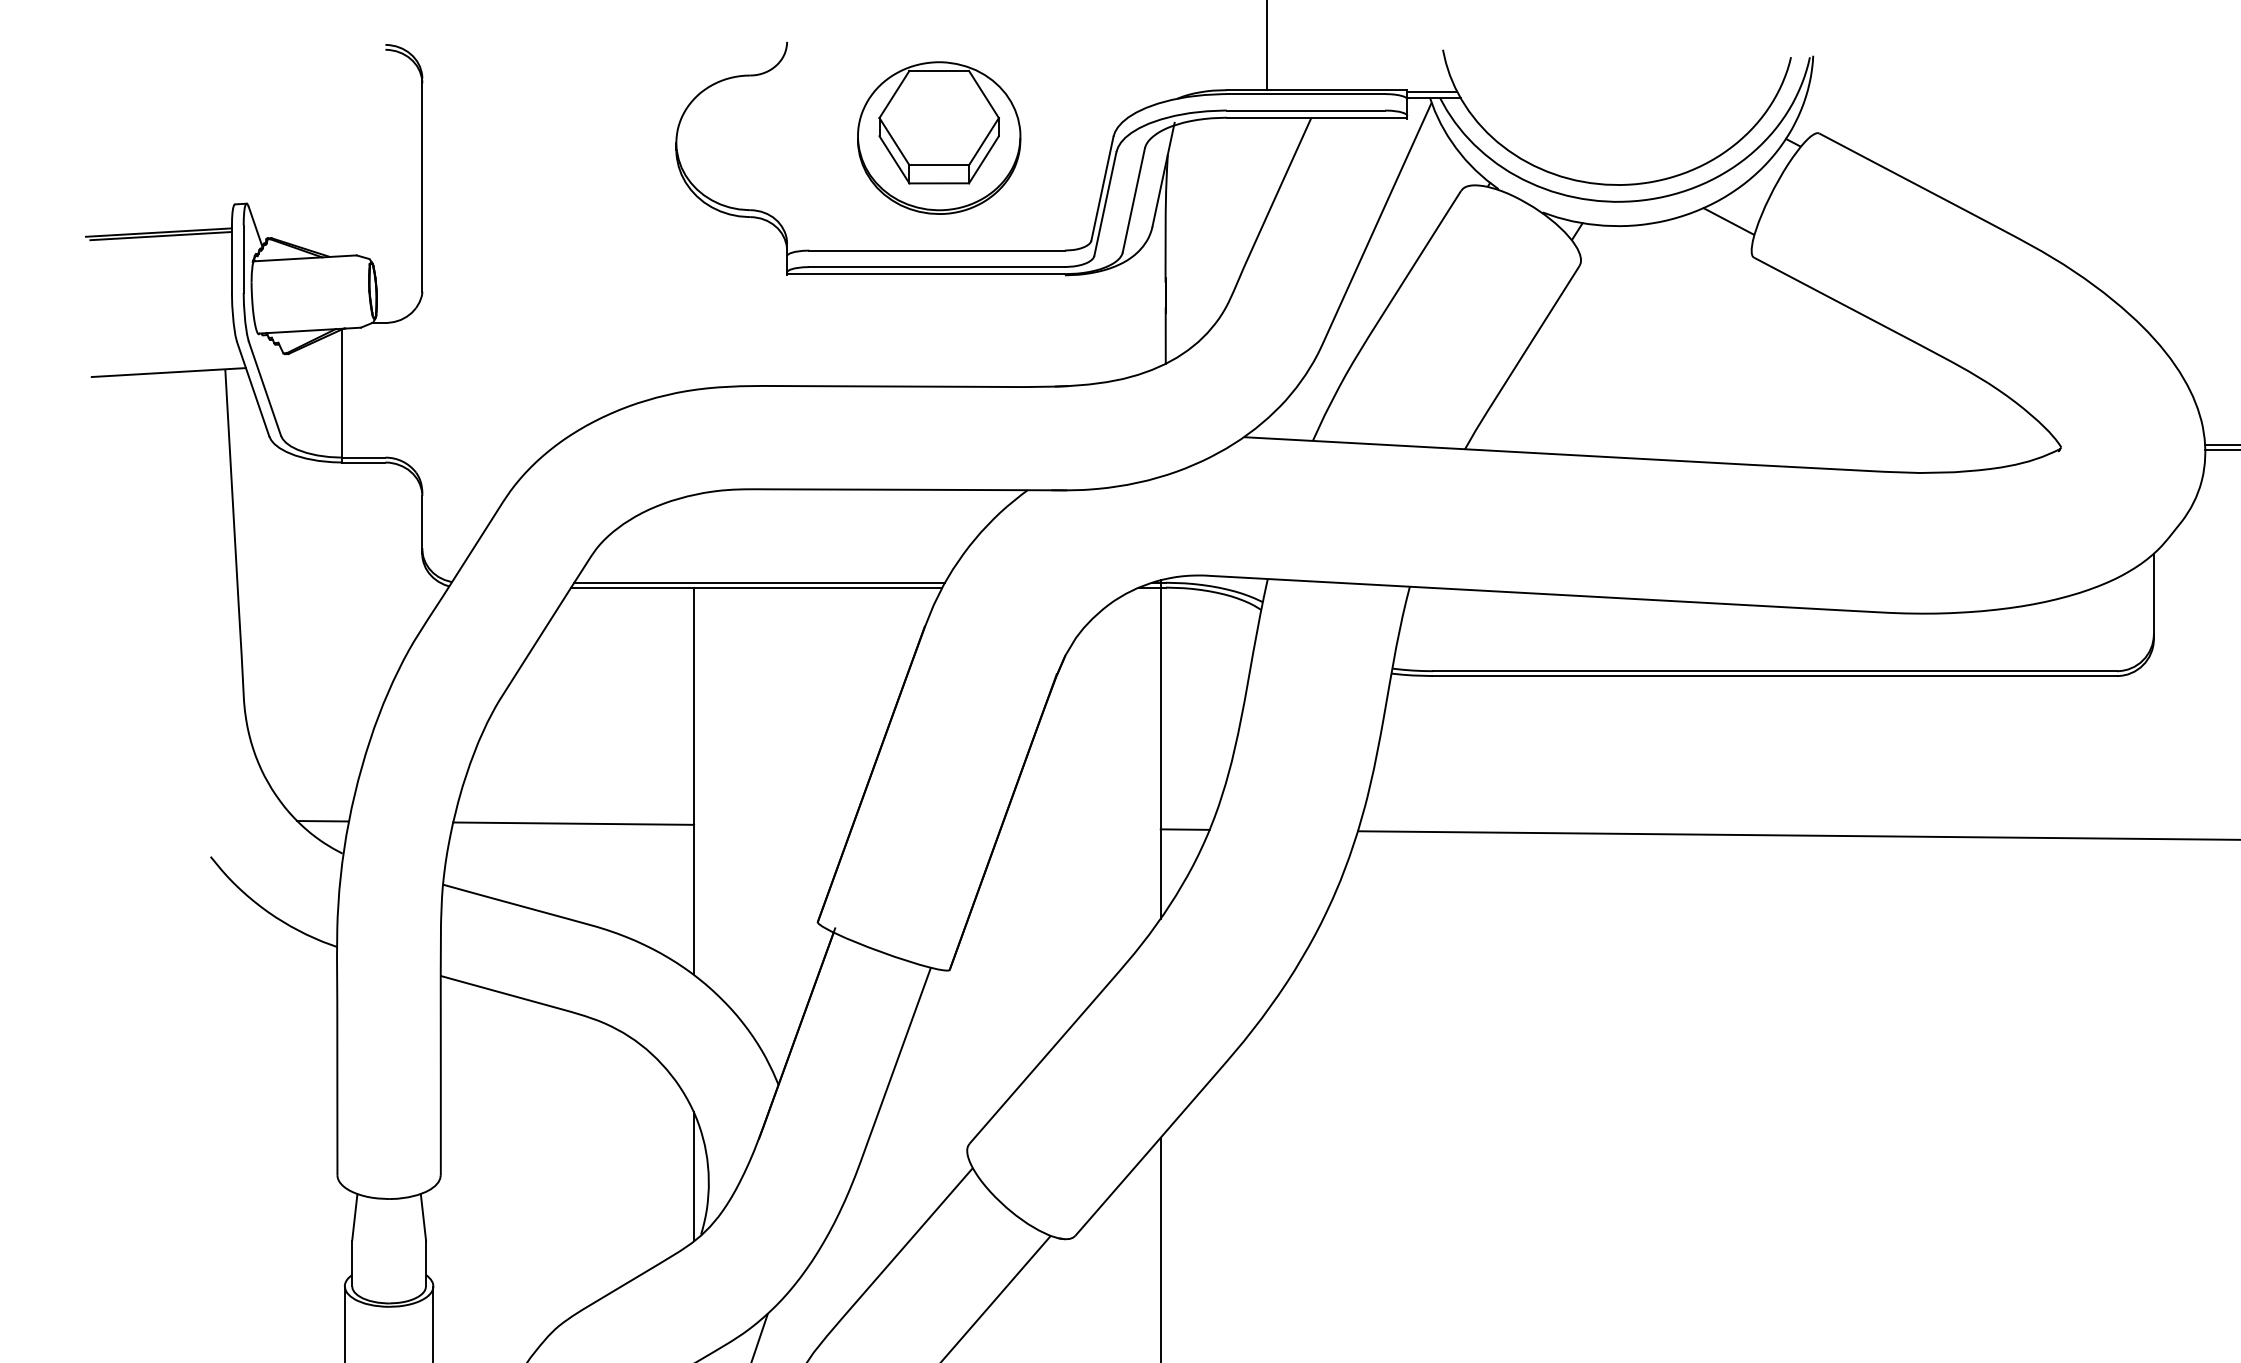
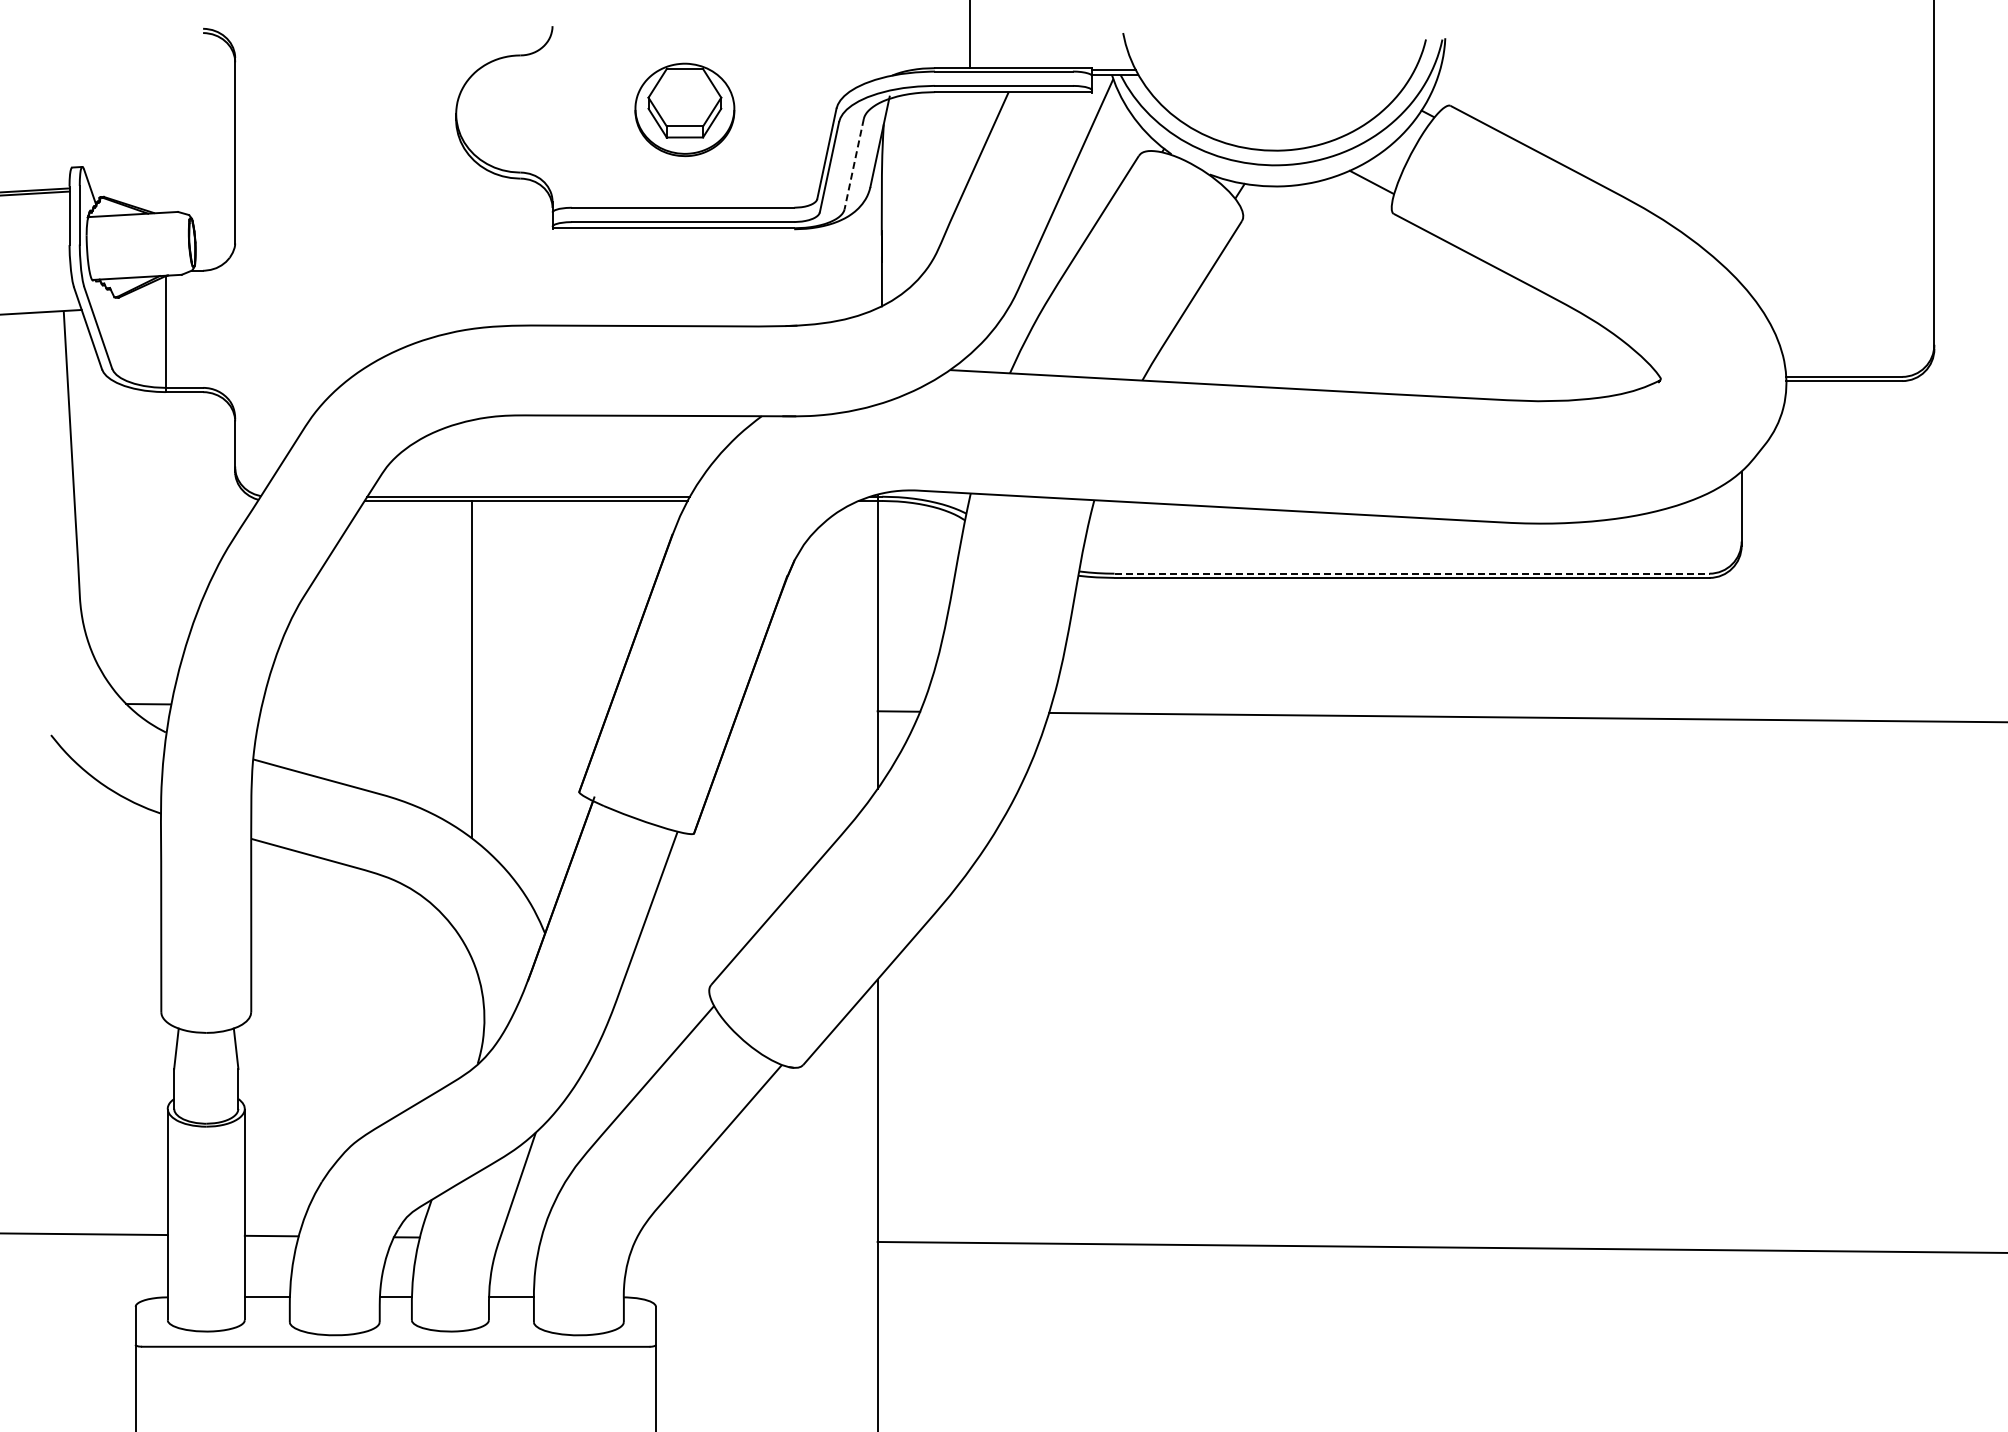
part: (938, 137) -> (684, 109), size x0.7
line: (1134, 200) -> (854, 164), solid -> dashed
line: (1775, 670) -> (1412, 573), solid -> dashed
line: (573, 823) -> (366, 706), removed
line: (693, 1176) -> (471, 1013), removed

